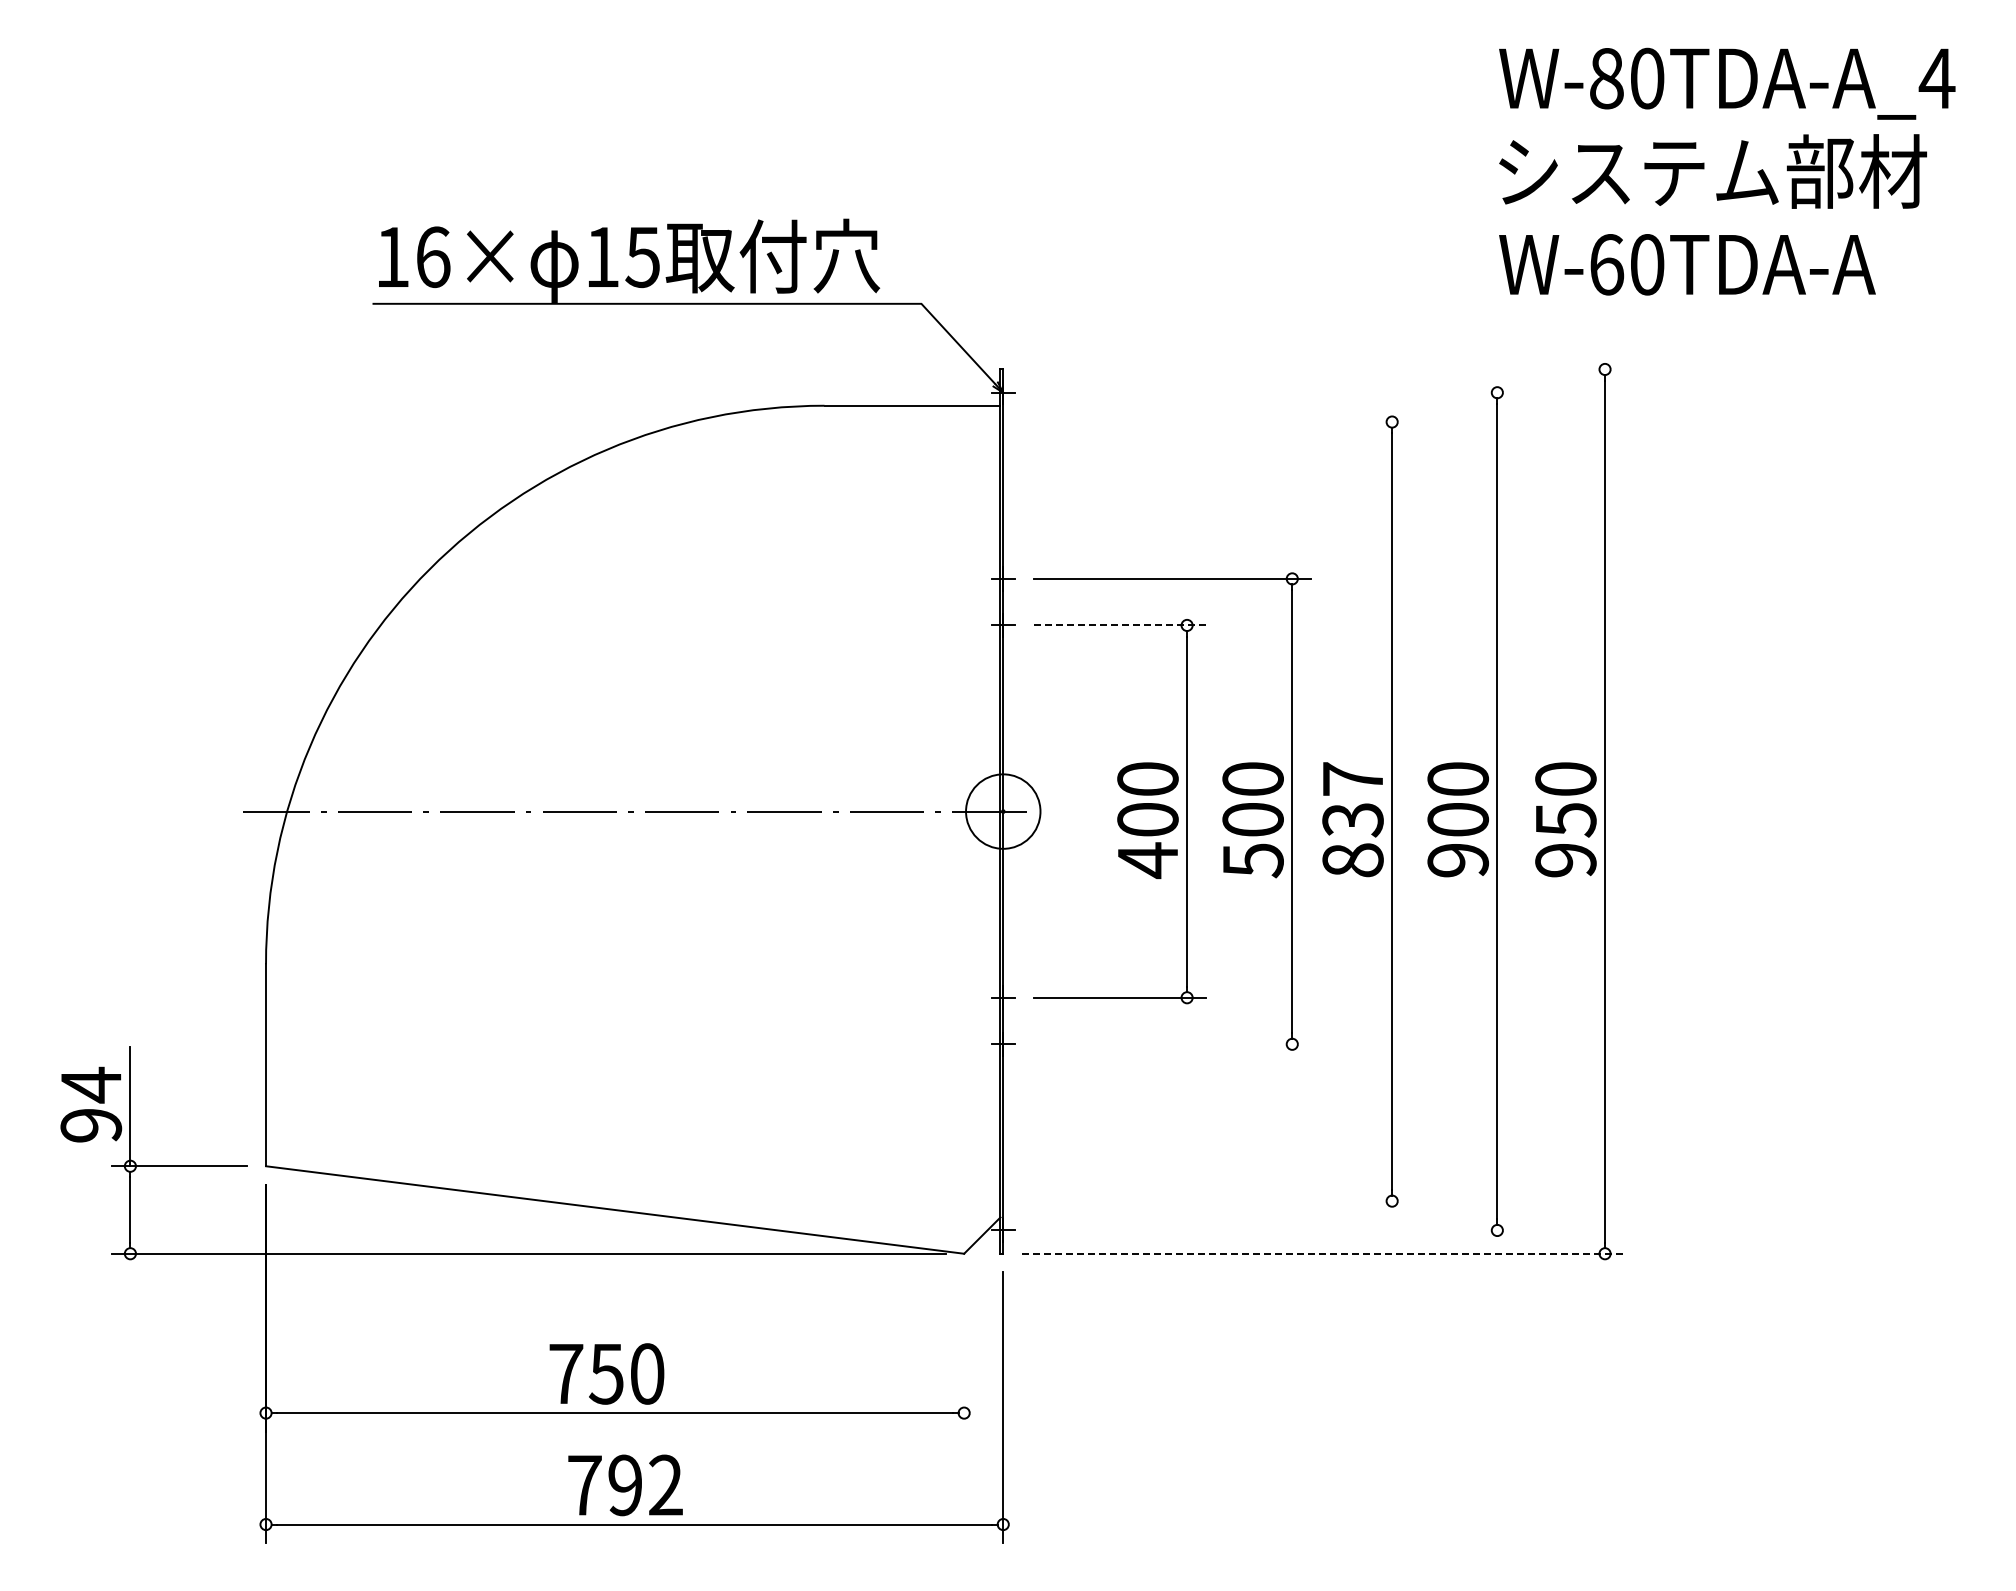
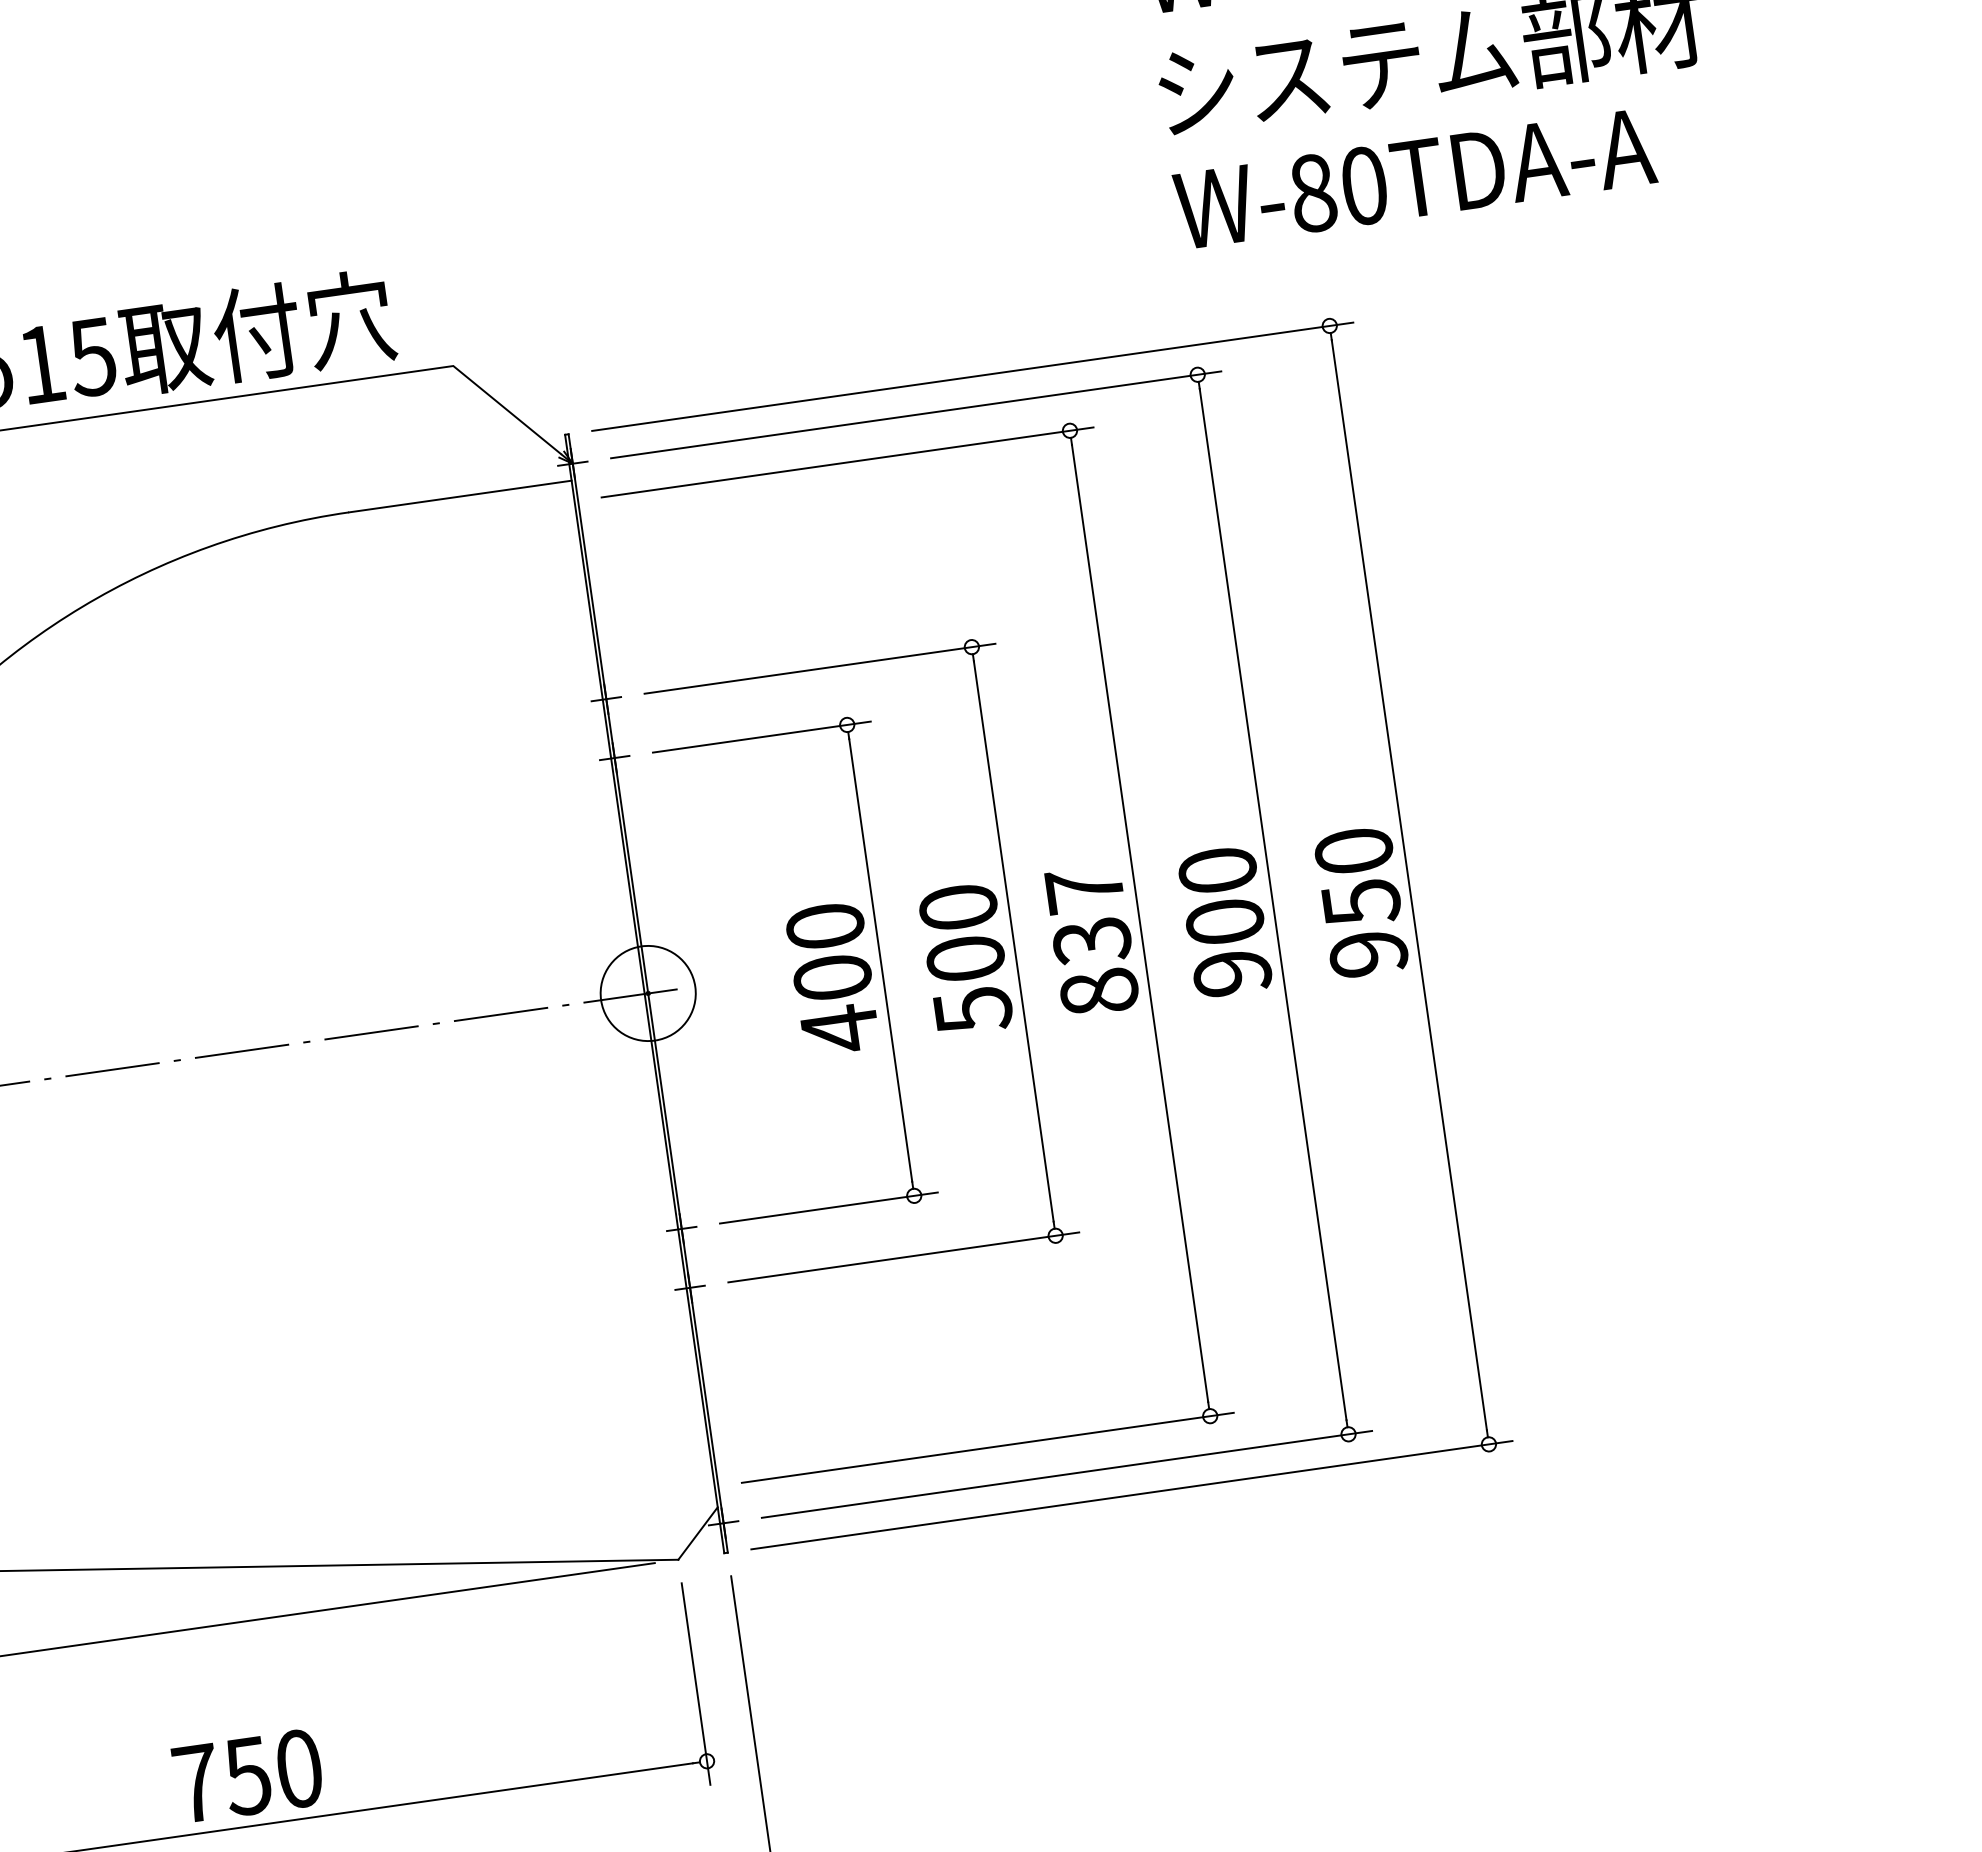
text: (1607, 264) -> (1313, 192), W-60TDA-A -> W-80TDA-A
line: (1322, 369) -> (972, 376), added
line: (1274, 392) -> (915, 414), added
line: (1215, 422) -> (846, 463), added
line: (1120, 625) -> (762, 737), dashed -> solid
line: (1171, 1044) -> (902, 1257), added
line: (1215, 1201) -> (986, 1448), added
line: (1274, 1230) -> (1066, 1474), added
line: (1322, 1253) -> (1131, 1494), dashed -> solid
line: (964, 1351) -> (696, 1683), added

